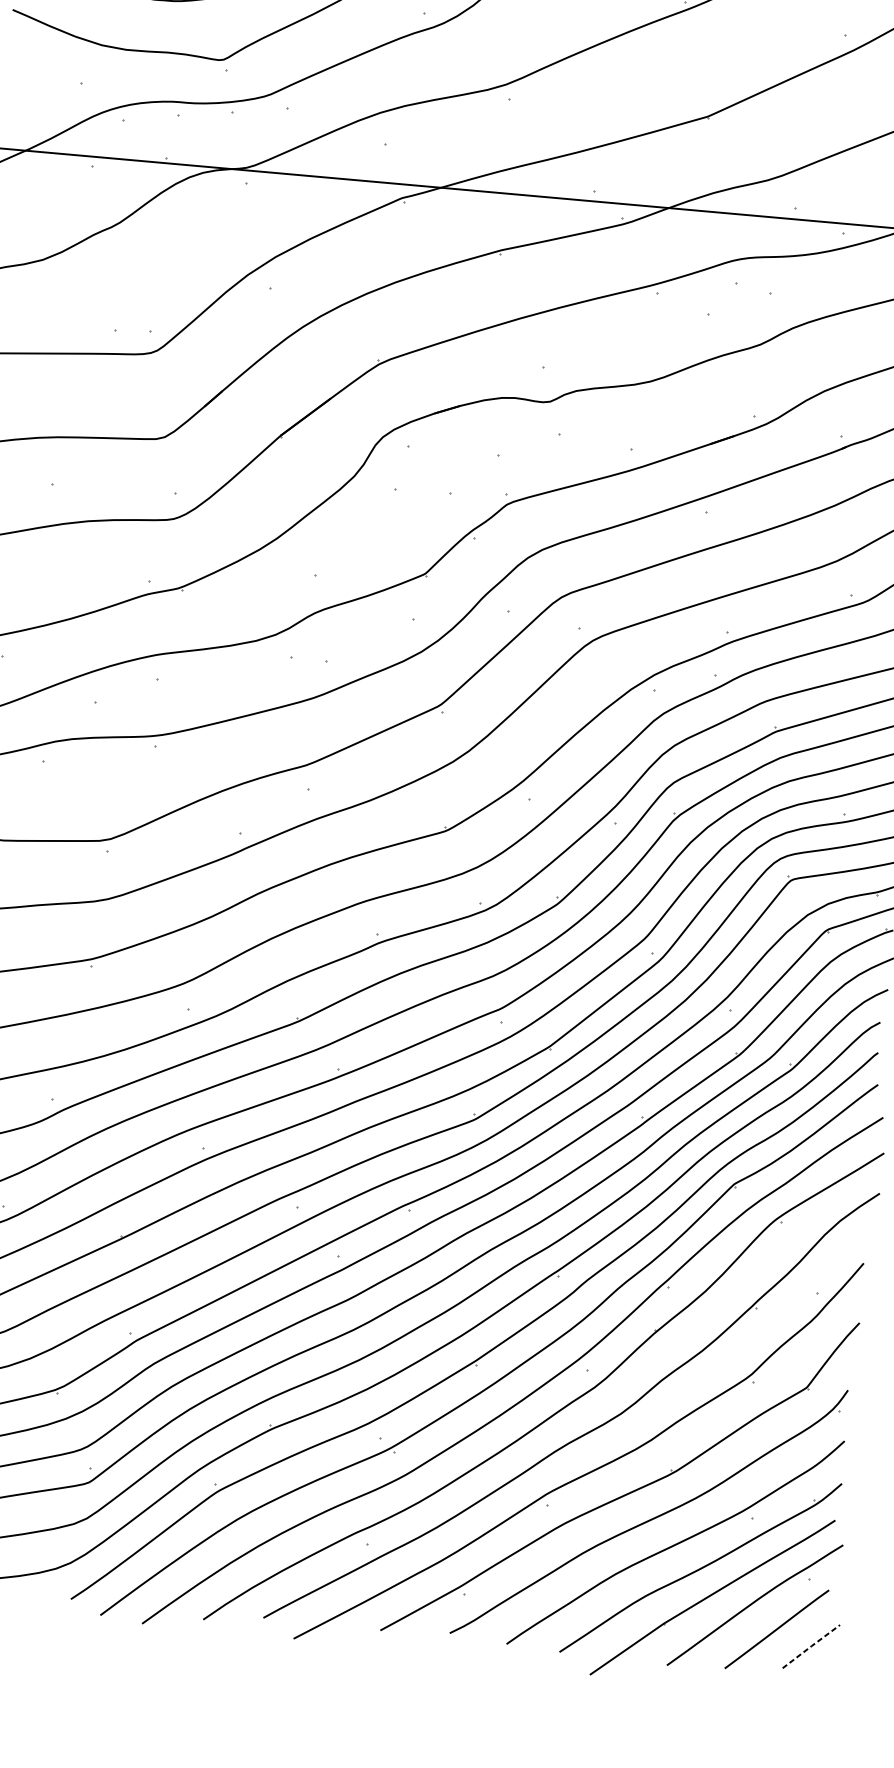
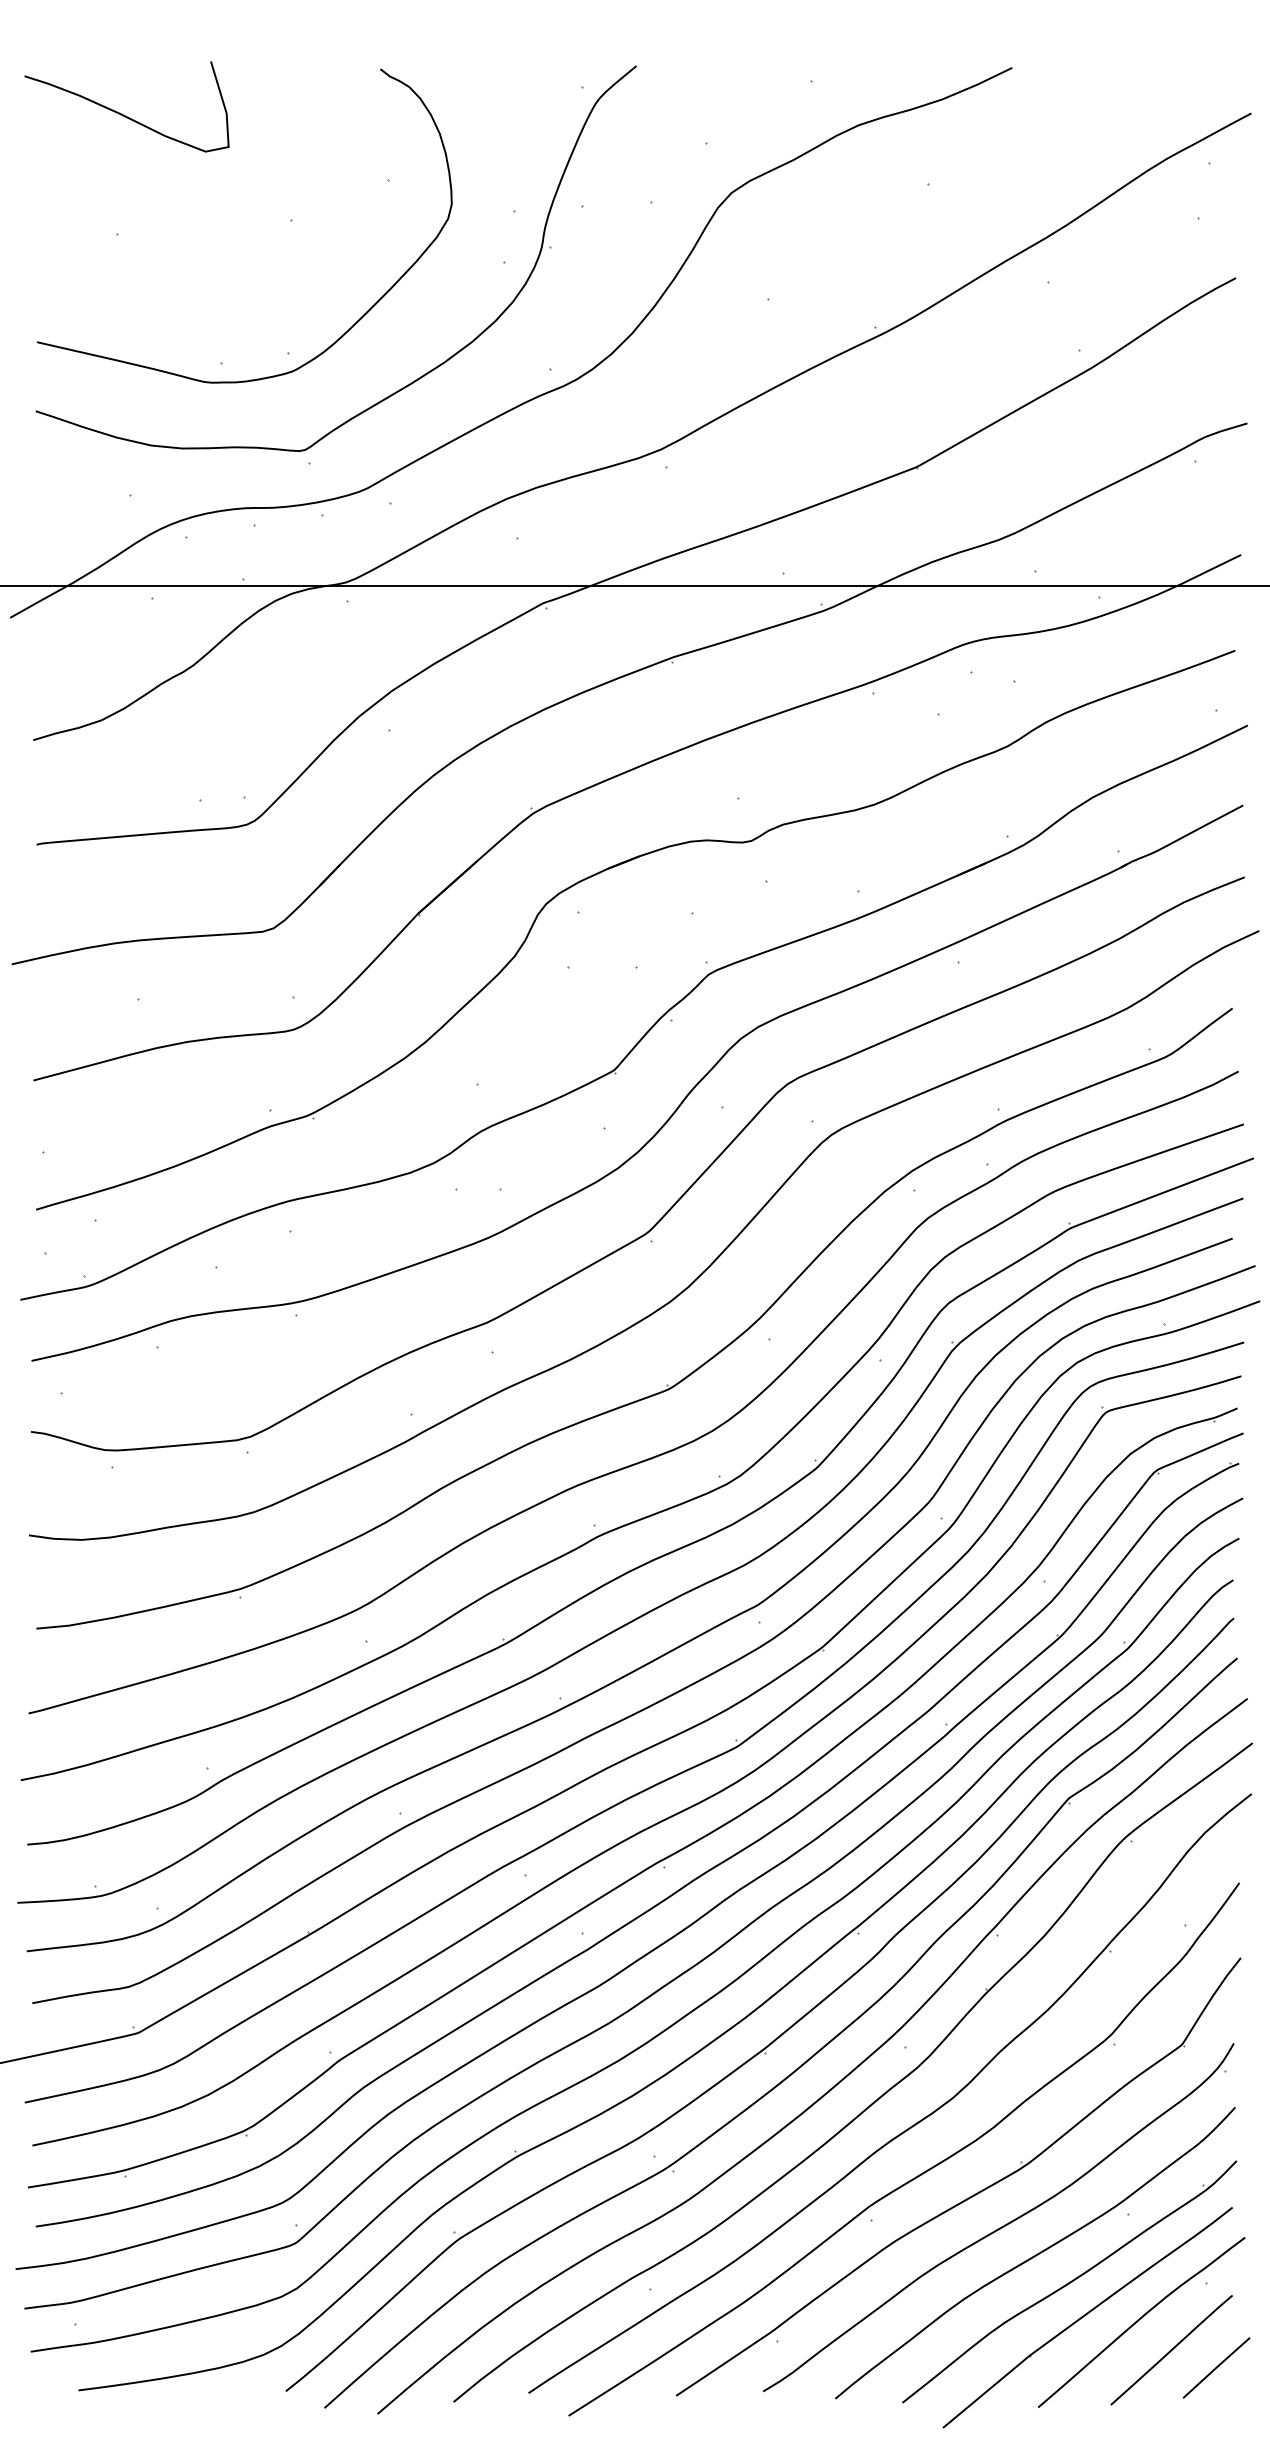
line: (811, 1646) -> (1216, 2367), dashed -> solid

